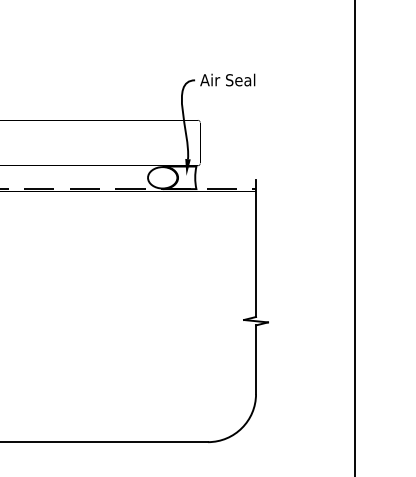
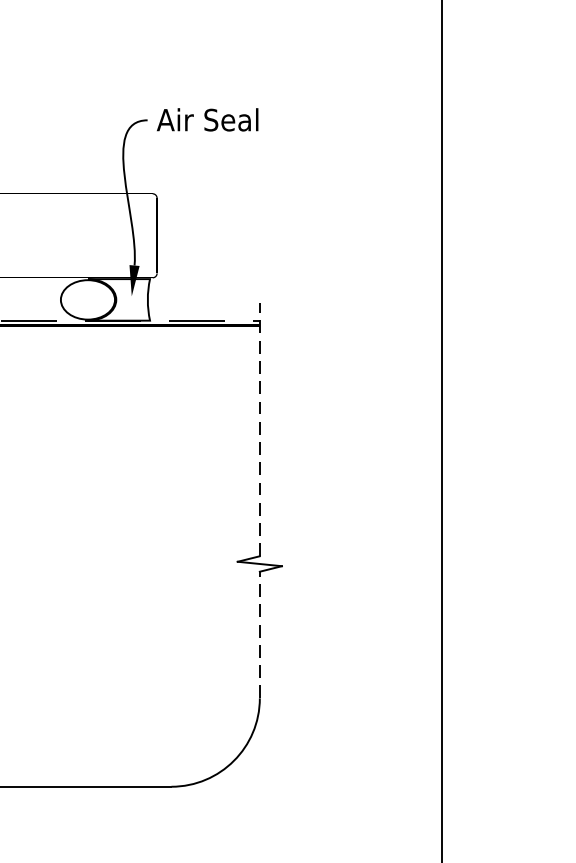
line: (256, 248) -> (260, 430), solid -> dashed
line: (256, 359) -> (260, 634), solid -> dashed

